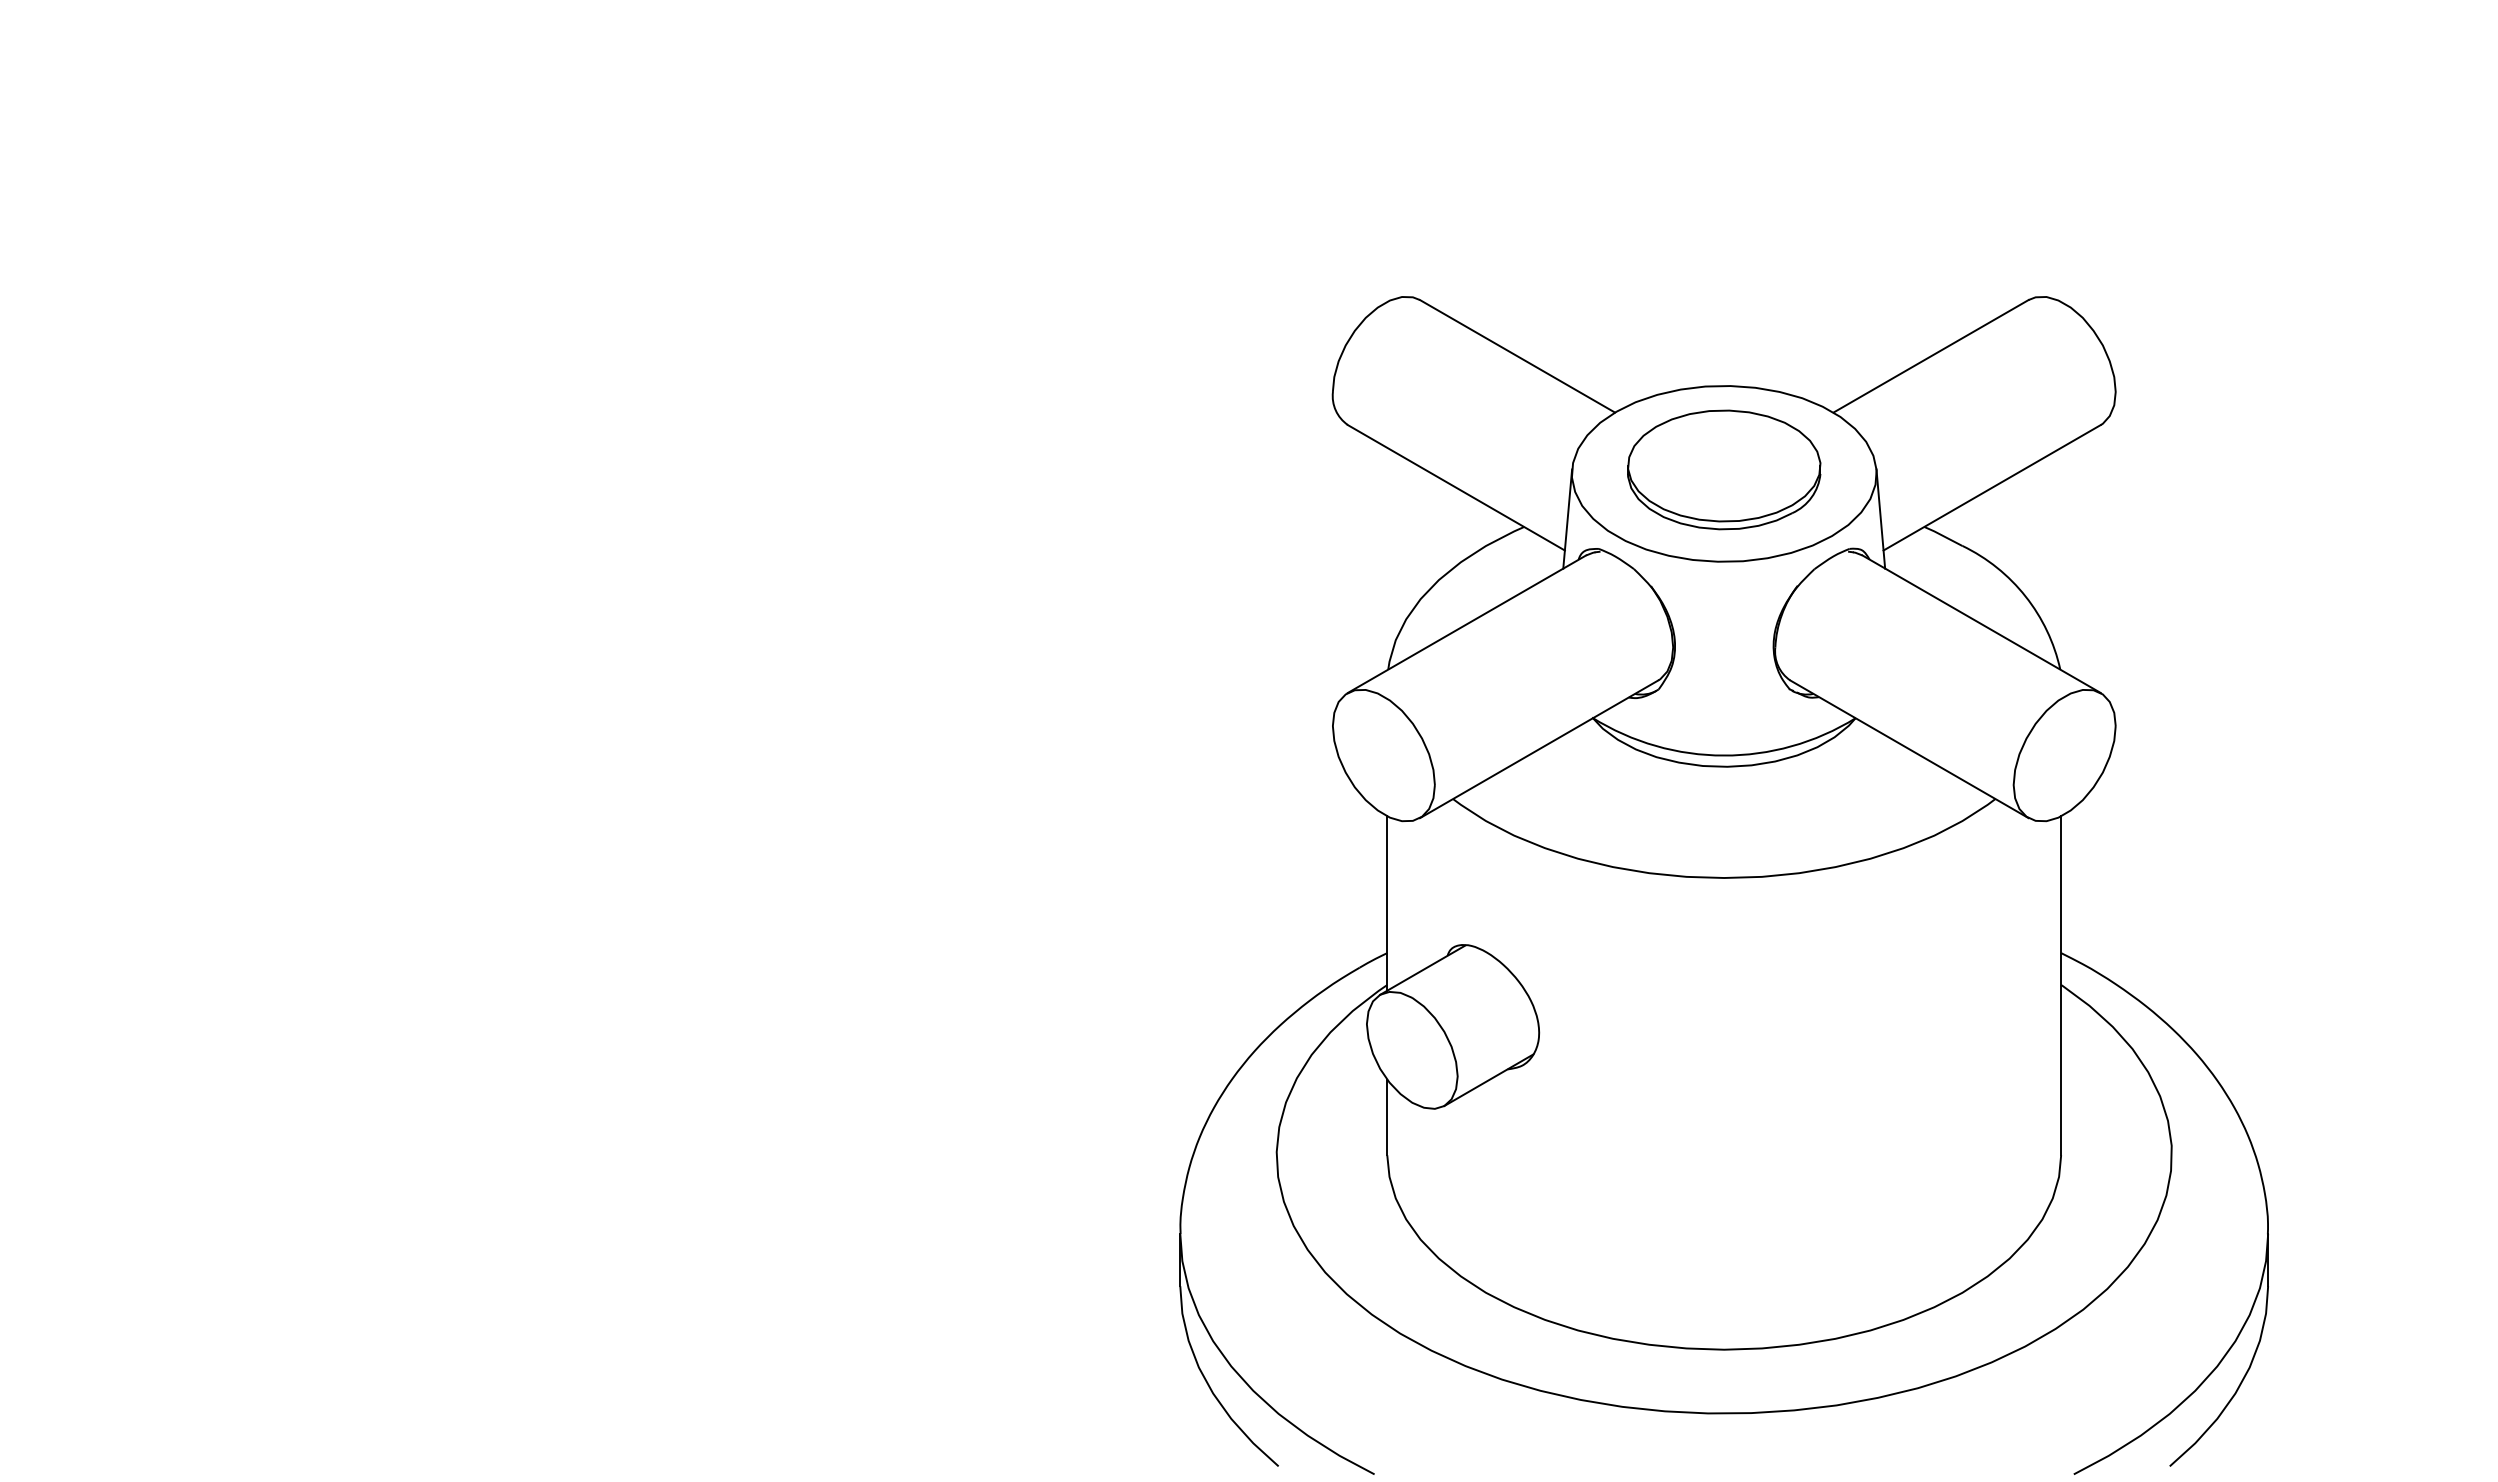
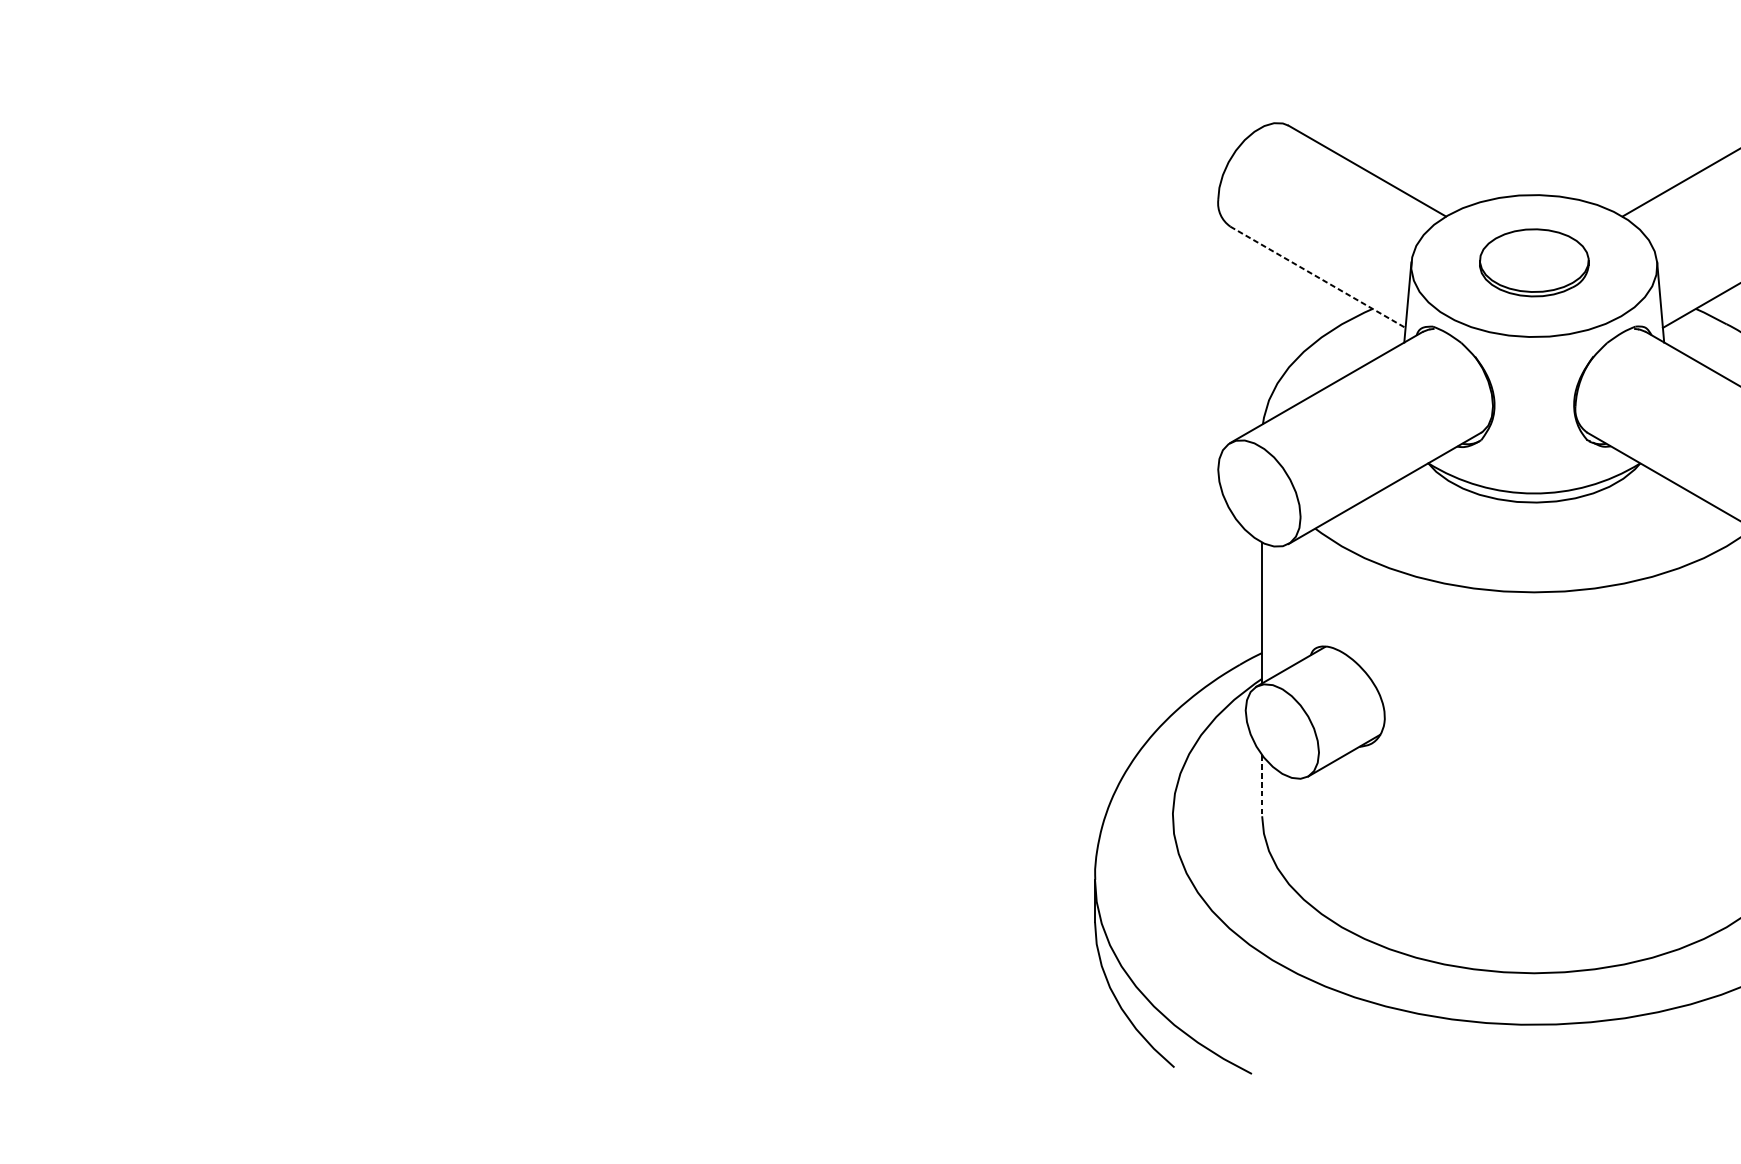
part: (1724, 469) -> (1534, 262), size x0.7
line: (1456, 488) -> (1318, 277), solid -> dashed
line: (1387, 1117) -> (1262, 785), solid -> dashed

